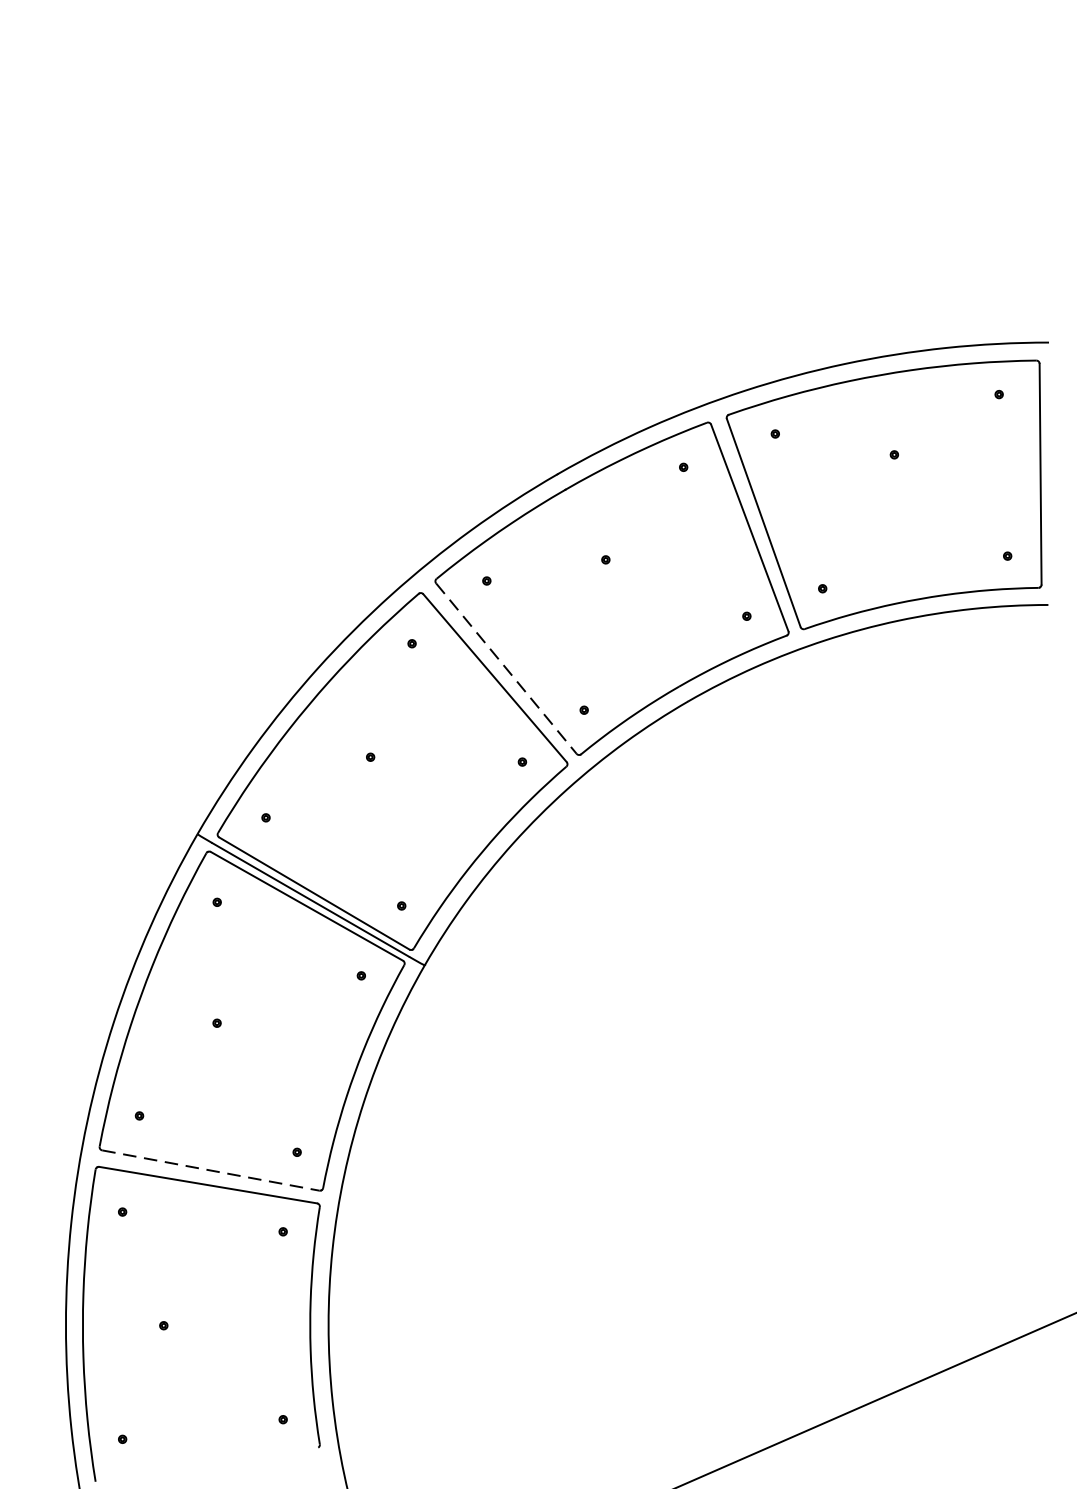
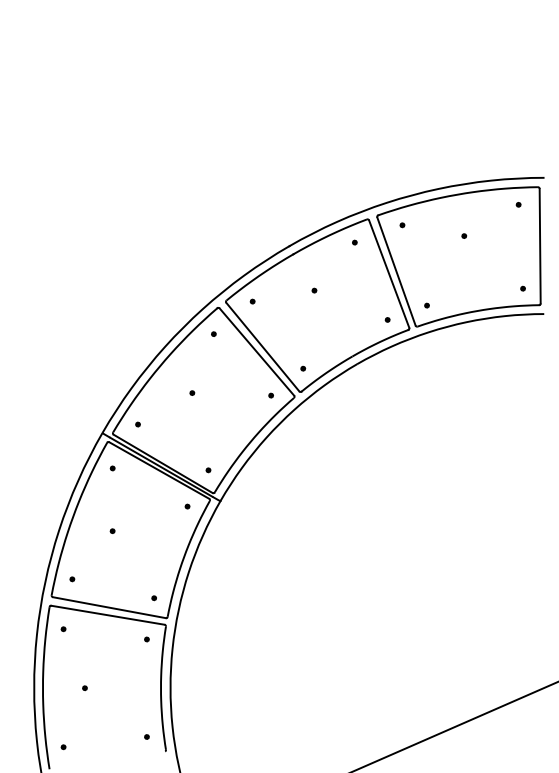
line: (507, 669) -> (263, 347), dashed -> solid
line: (211, 1170) -> (109, 607), dashed -> solid

